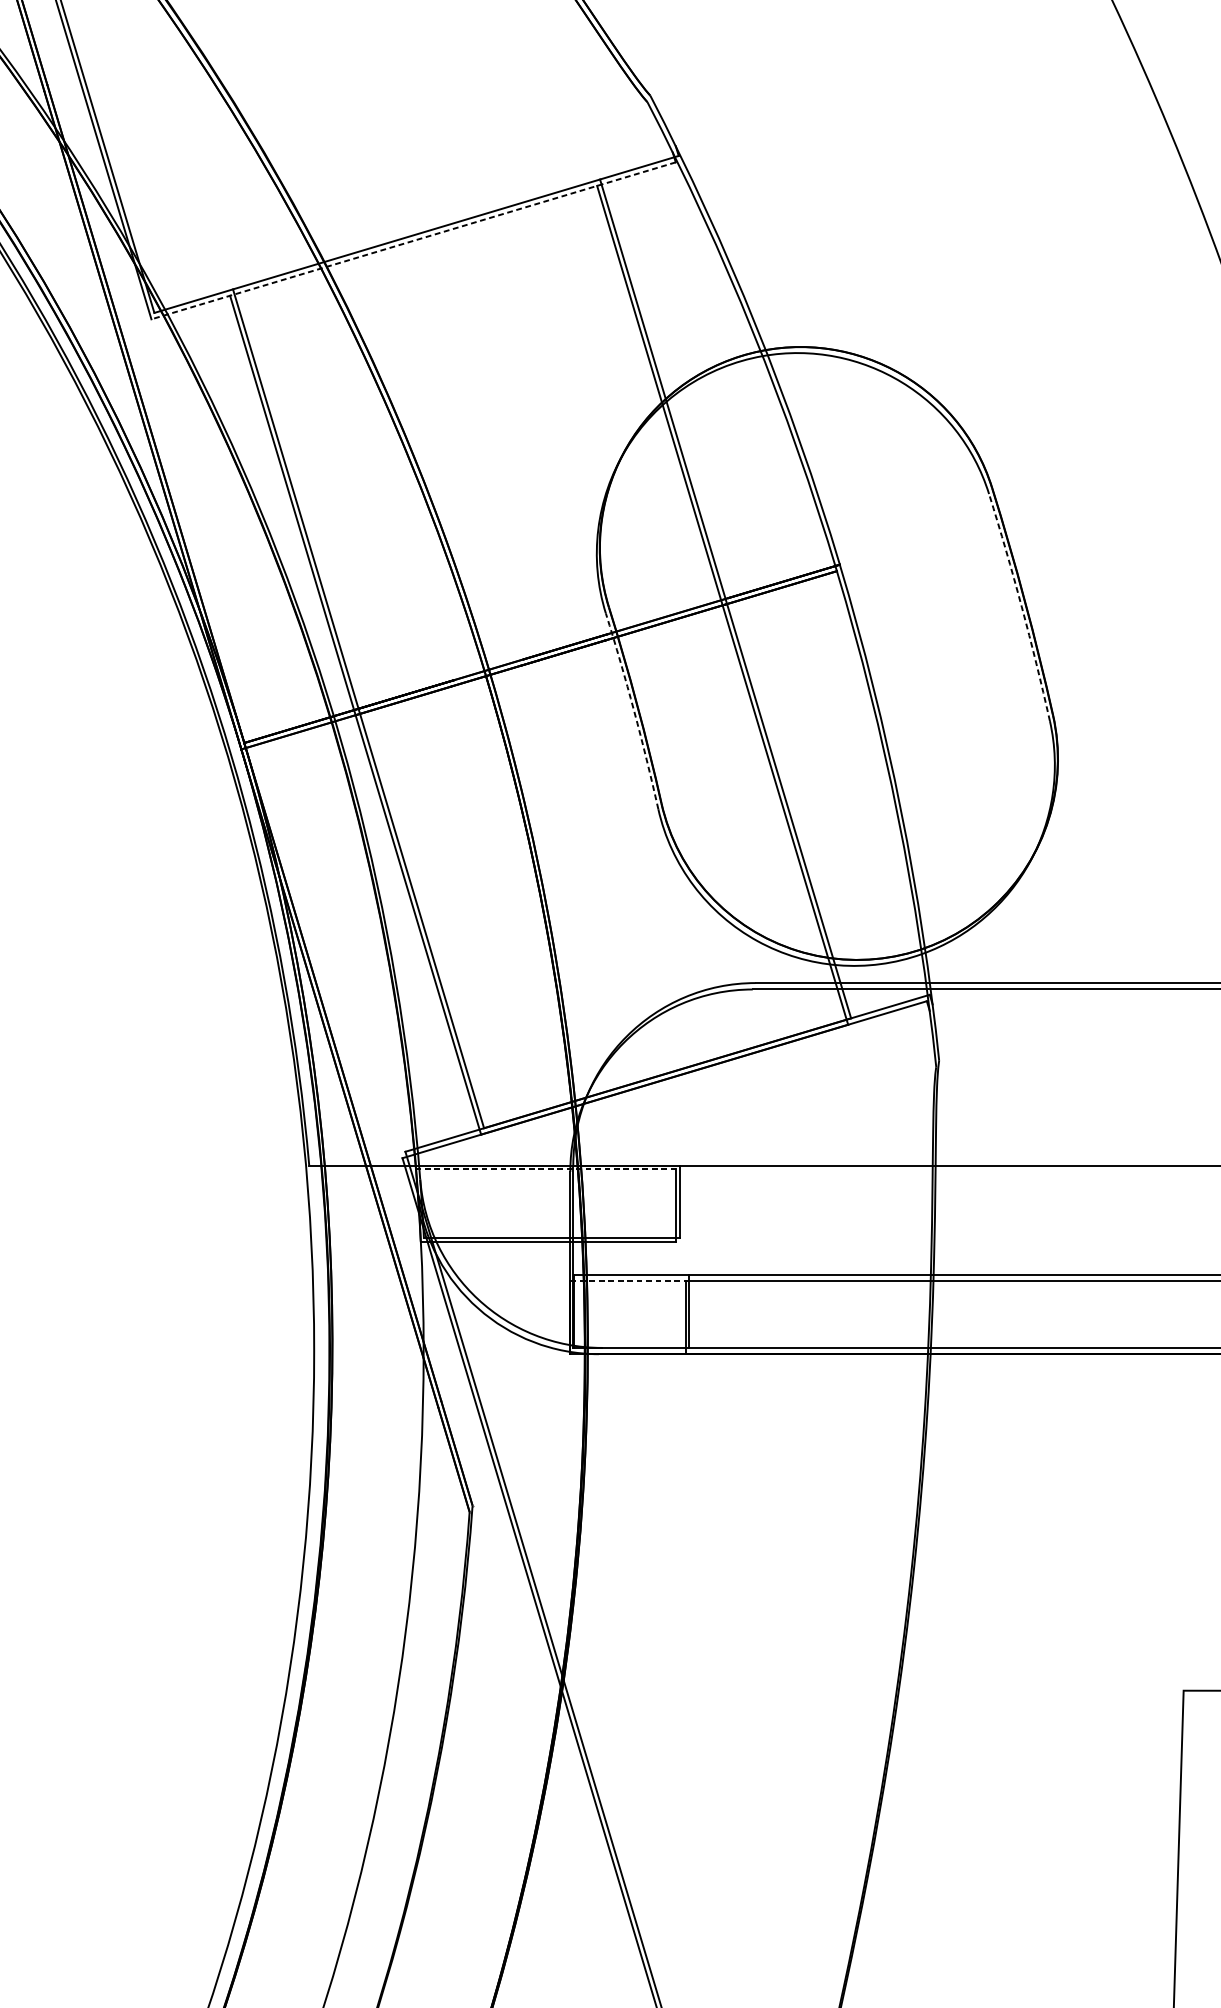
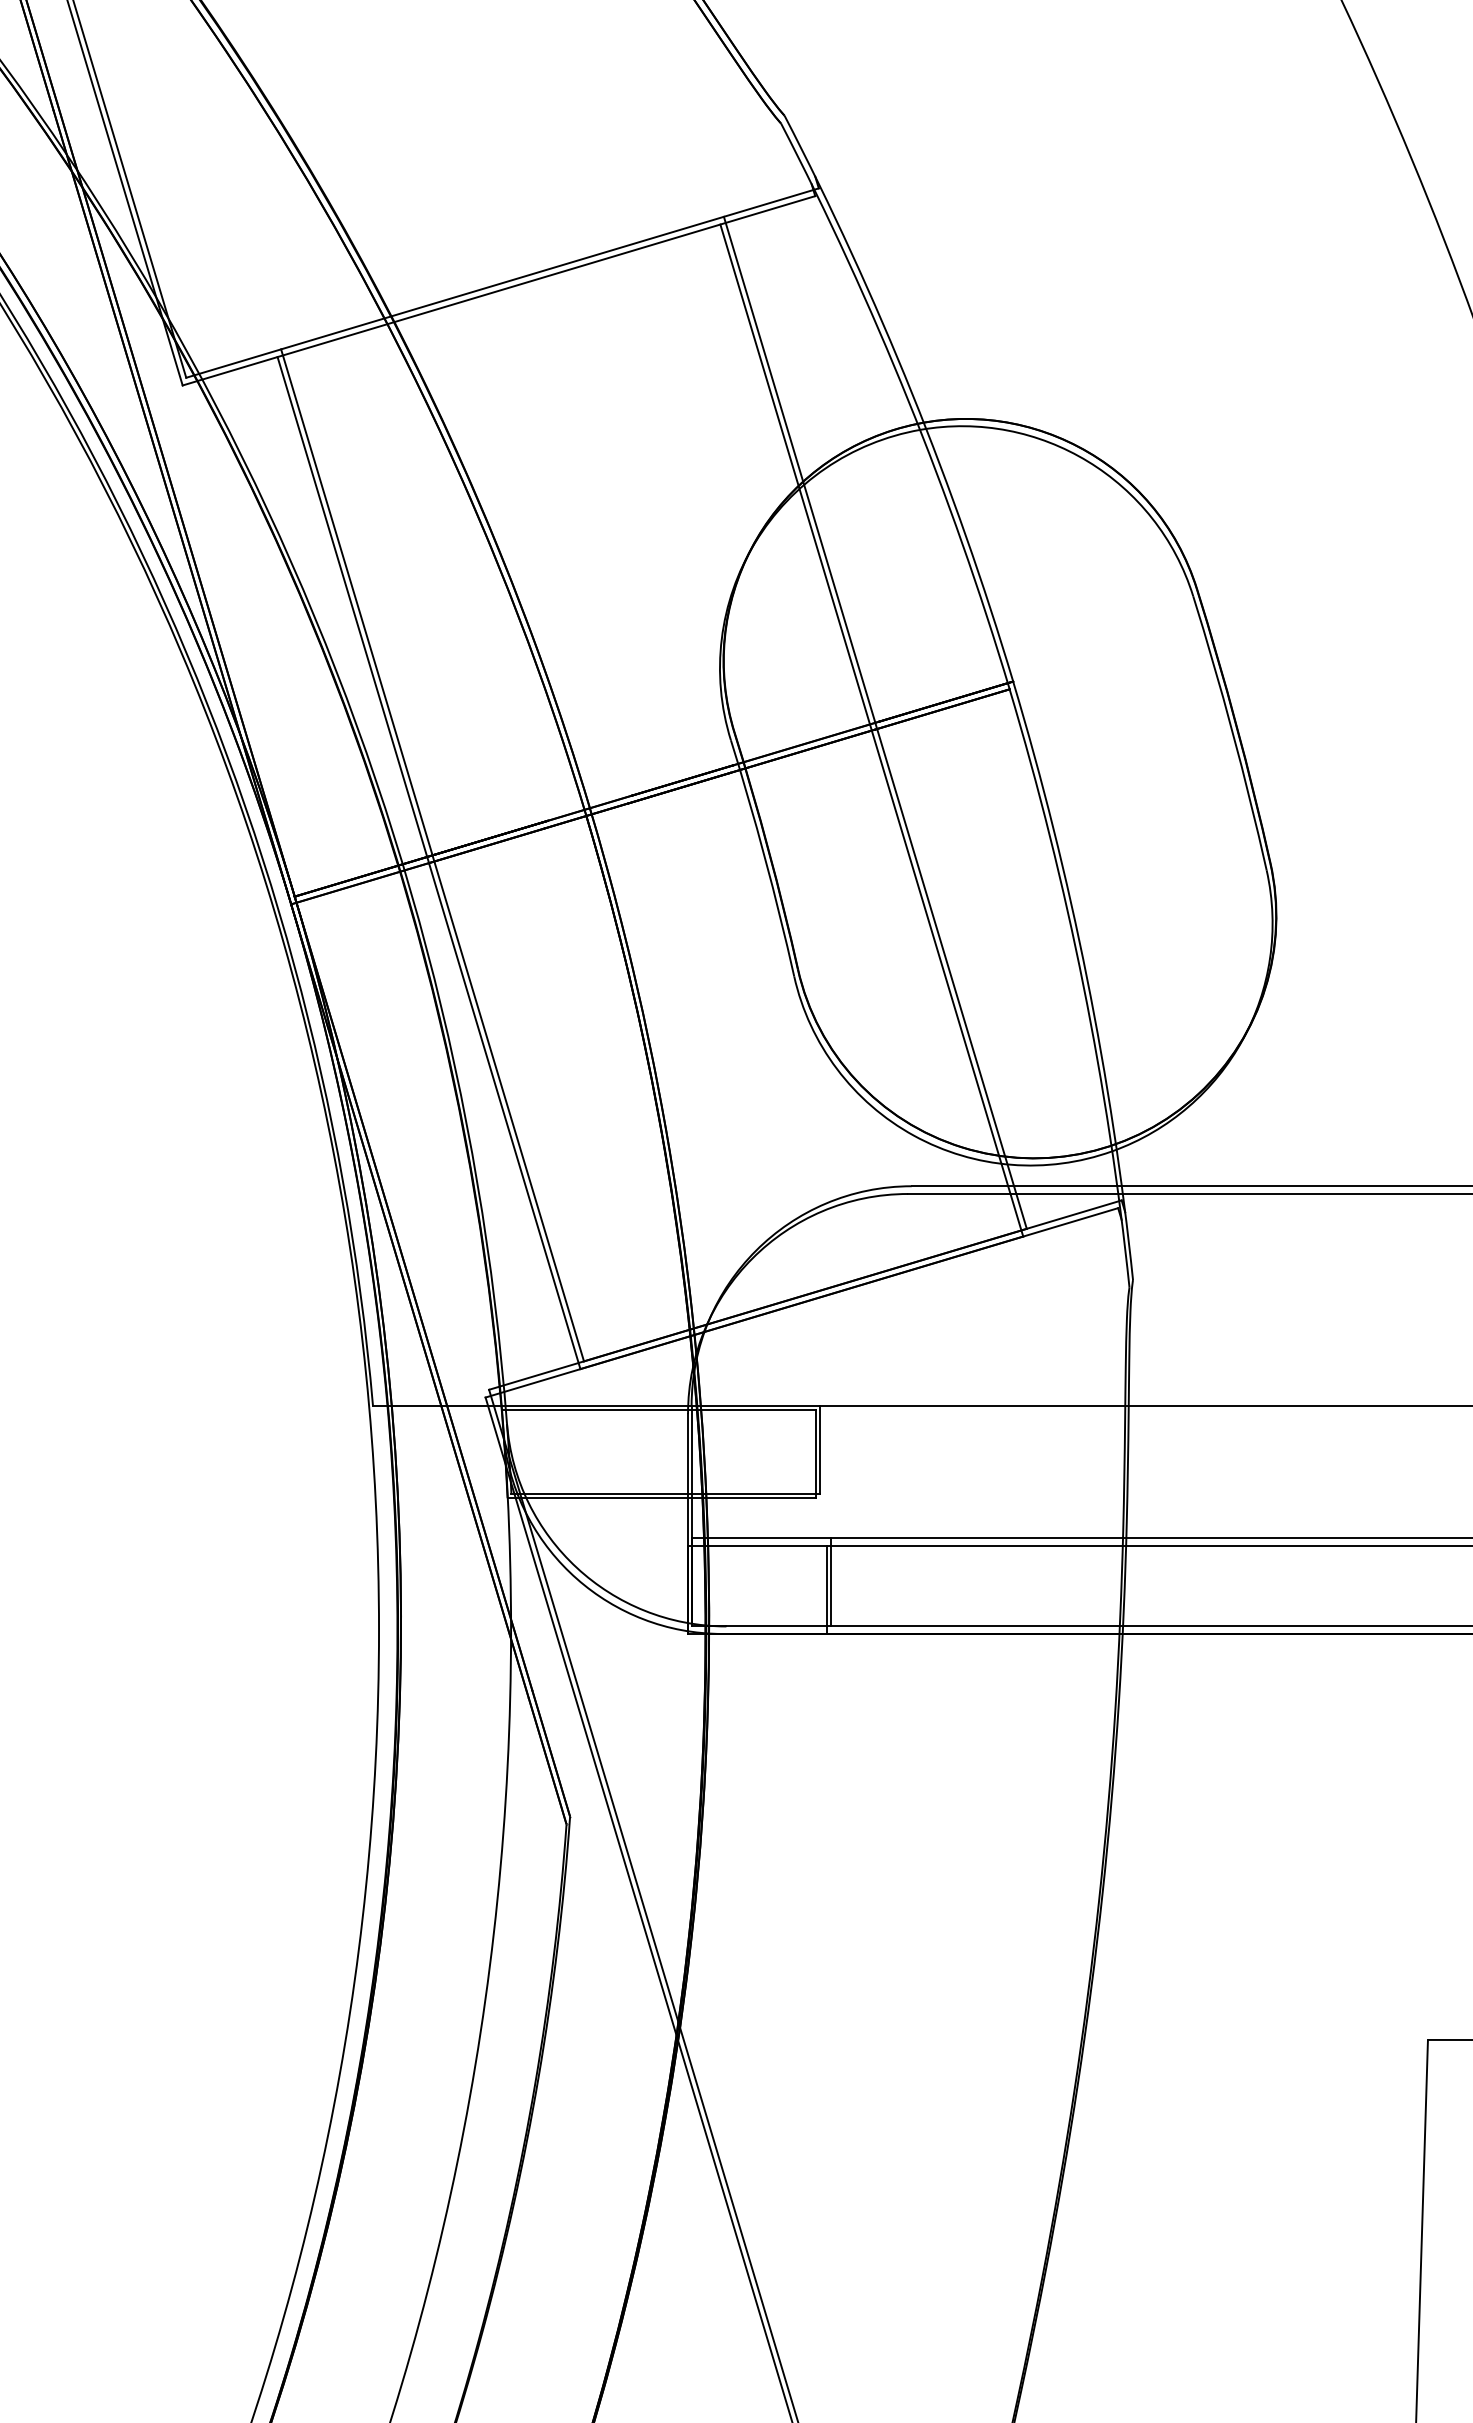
line: (413, 240) -> (498, 290), dashed -> solid
arc: (1021, 606) -> (1232, 732), dashed -> solid
arc: (633, 710) -> (764, 857), dashed -> solid
line: (545, 1168) -> (658, 1410), dashed -> solid
line: (627, 1281) -> (757, 1546), dashed -> solid

